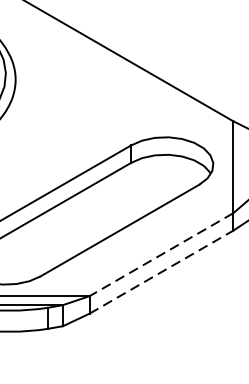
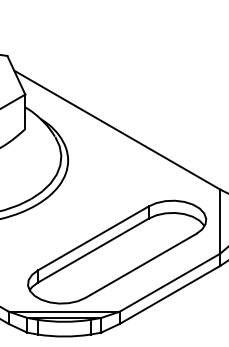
line: (162, 254) -> (170, 282), dashed -> solid
line: (162, 271) -> (170, 294), dashed -> solid

